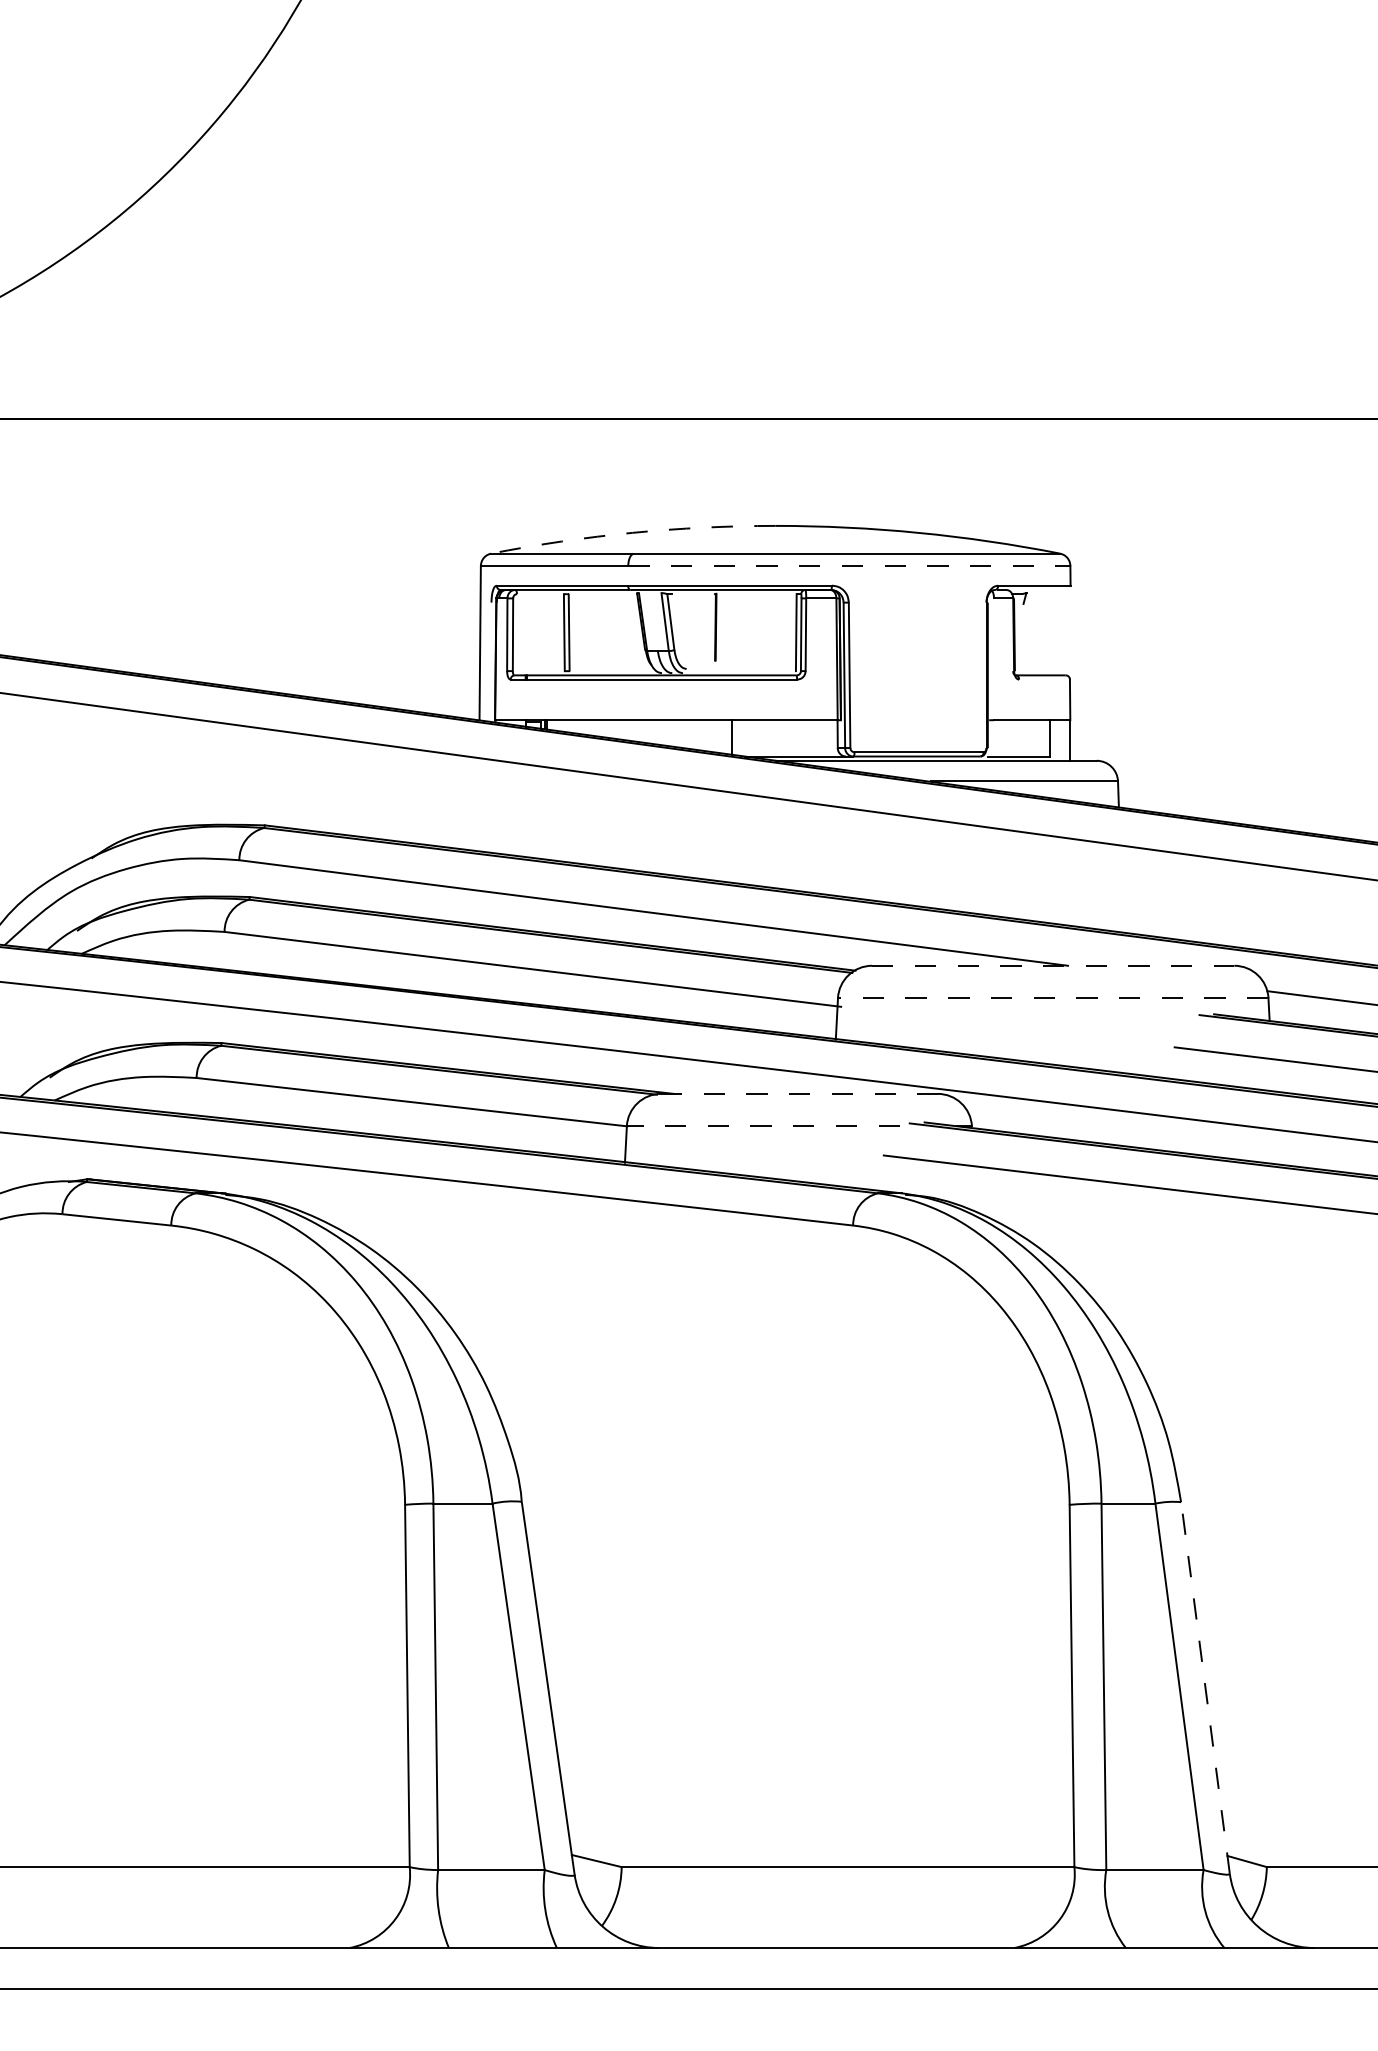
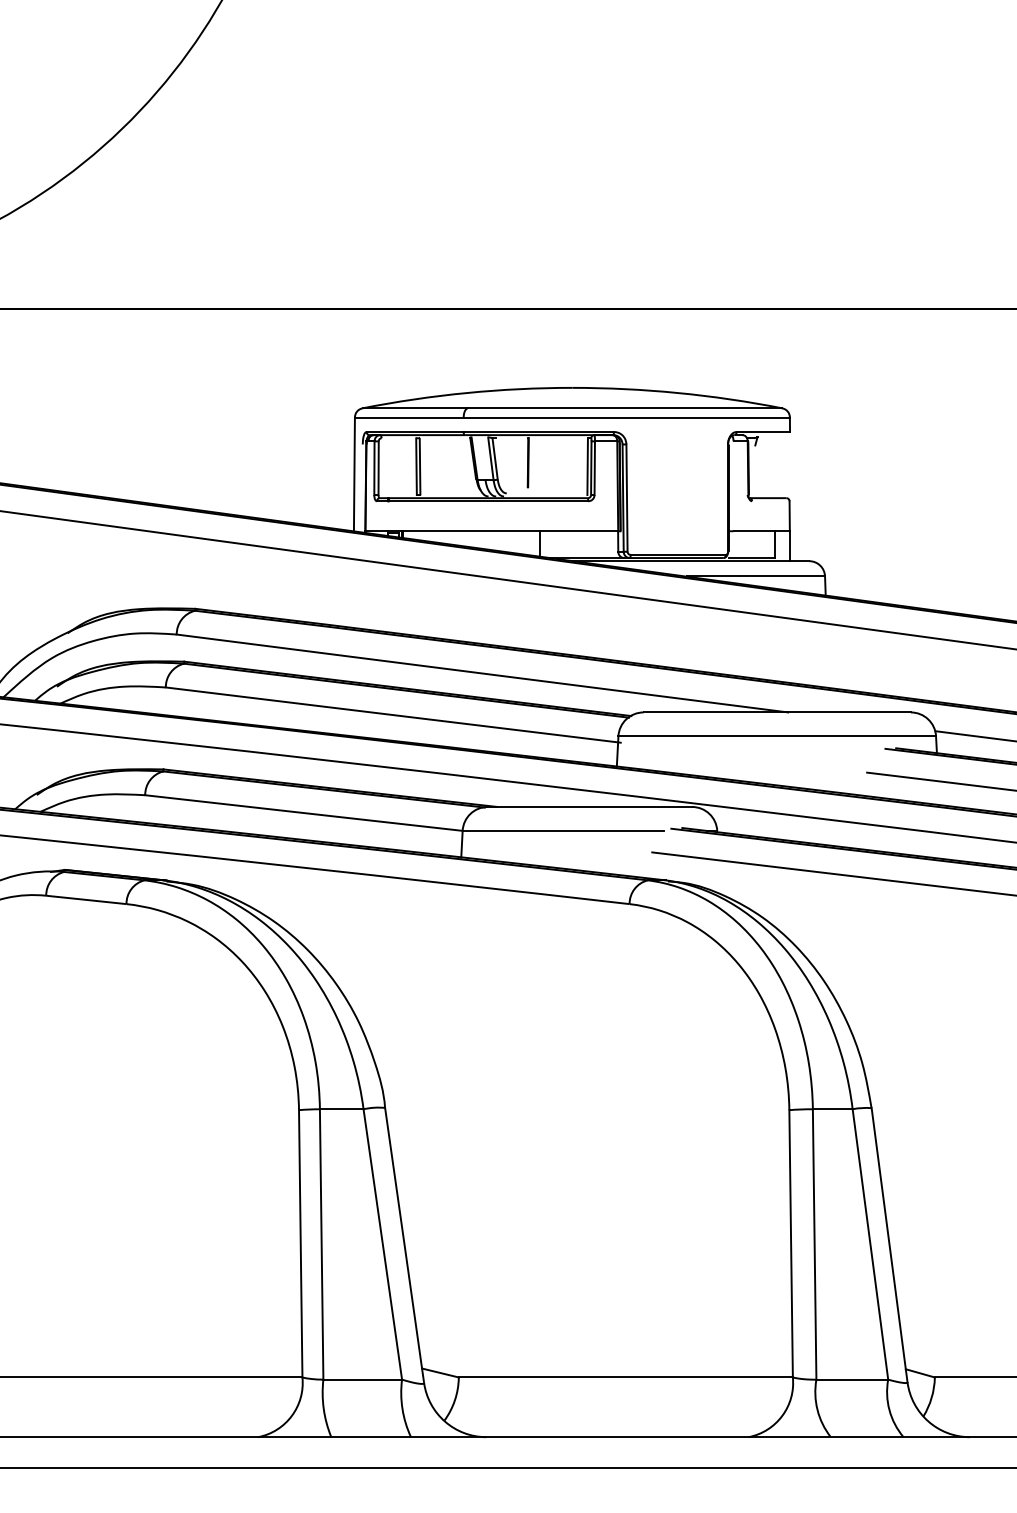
arc: (632, 533) -> (466, 393), dashed -> solid
line: (850, 566) -> (627, 417), dashed -> solid
line: (1053, 965) -> (777, 712), dashed -> solid
line: (1053, 998) -> (777, 736), dashed -> solid
line: (800, 1093) -> (590, 806), dashed -> solid
line: (763, 1125) -> (563, 830), dashed -> solid
line: (1205, 1686) -> (889, 1244), dashed -> solid

